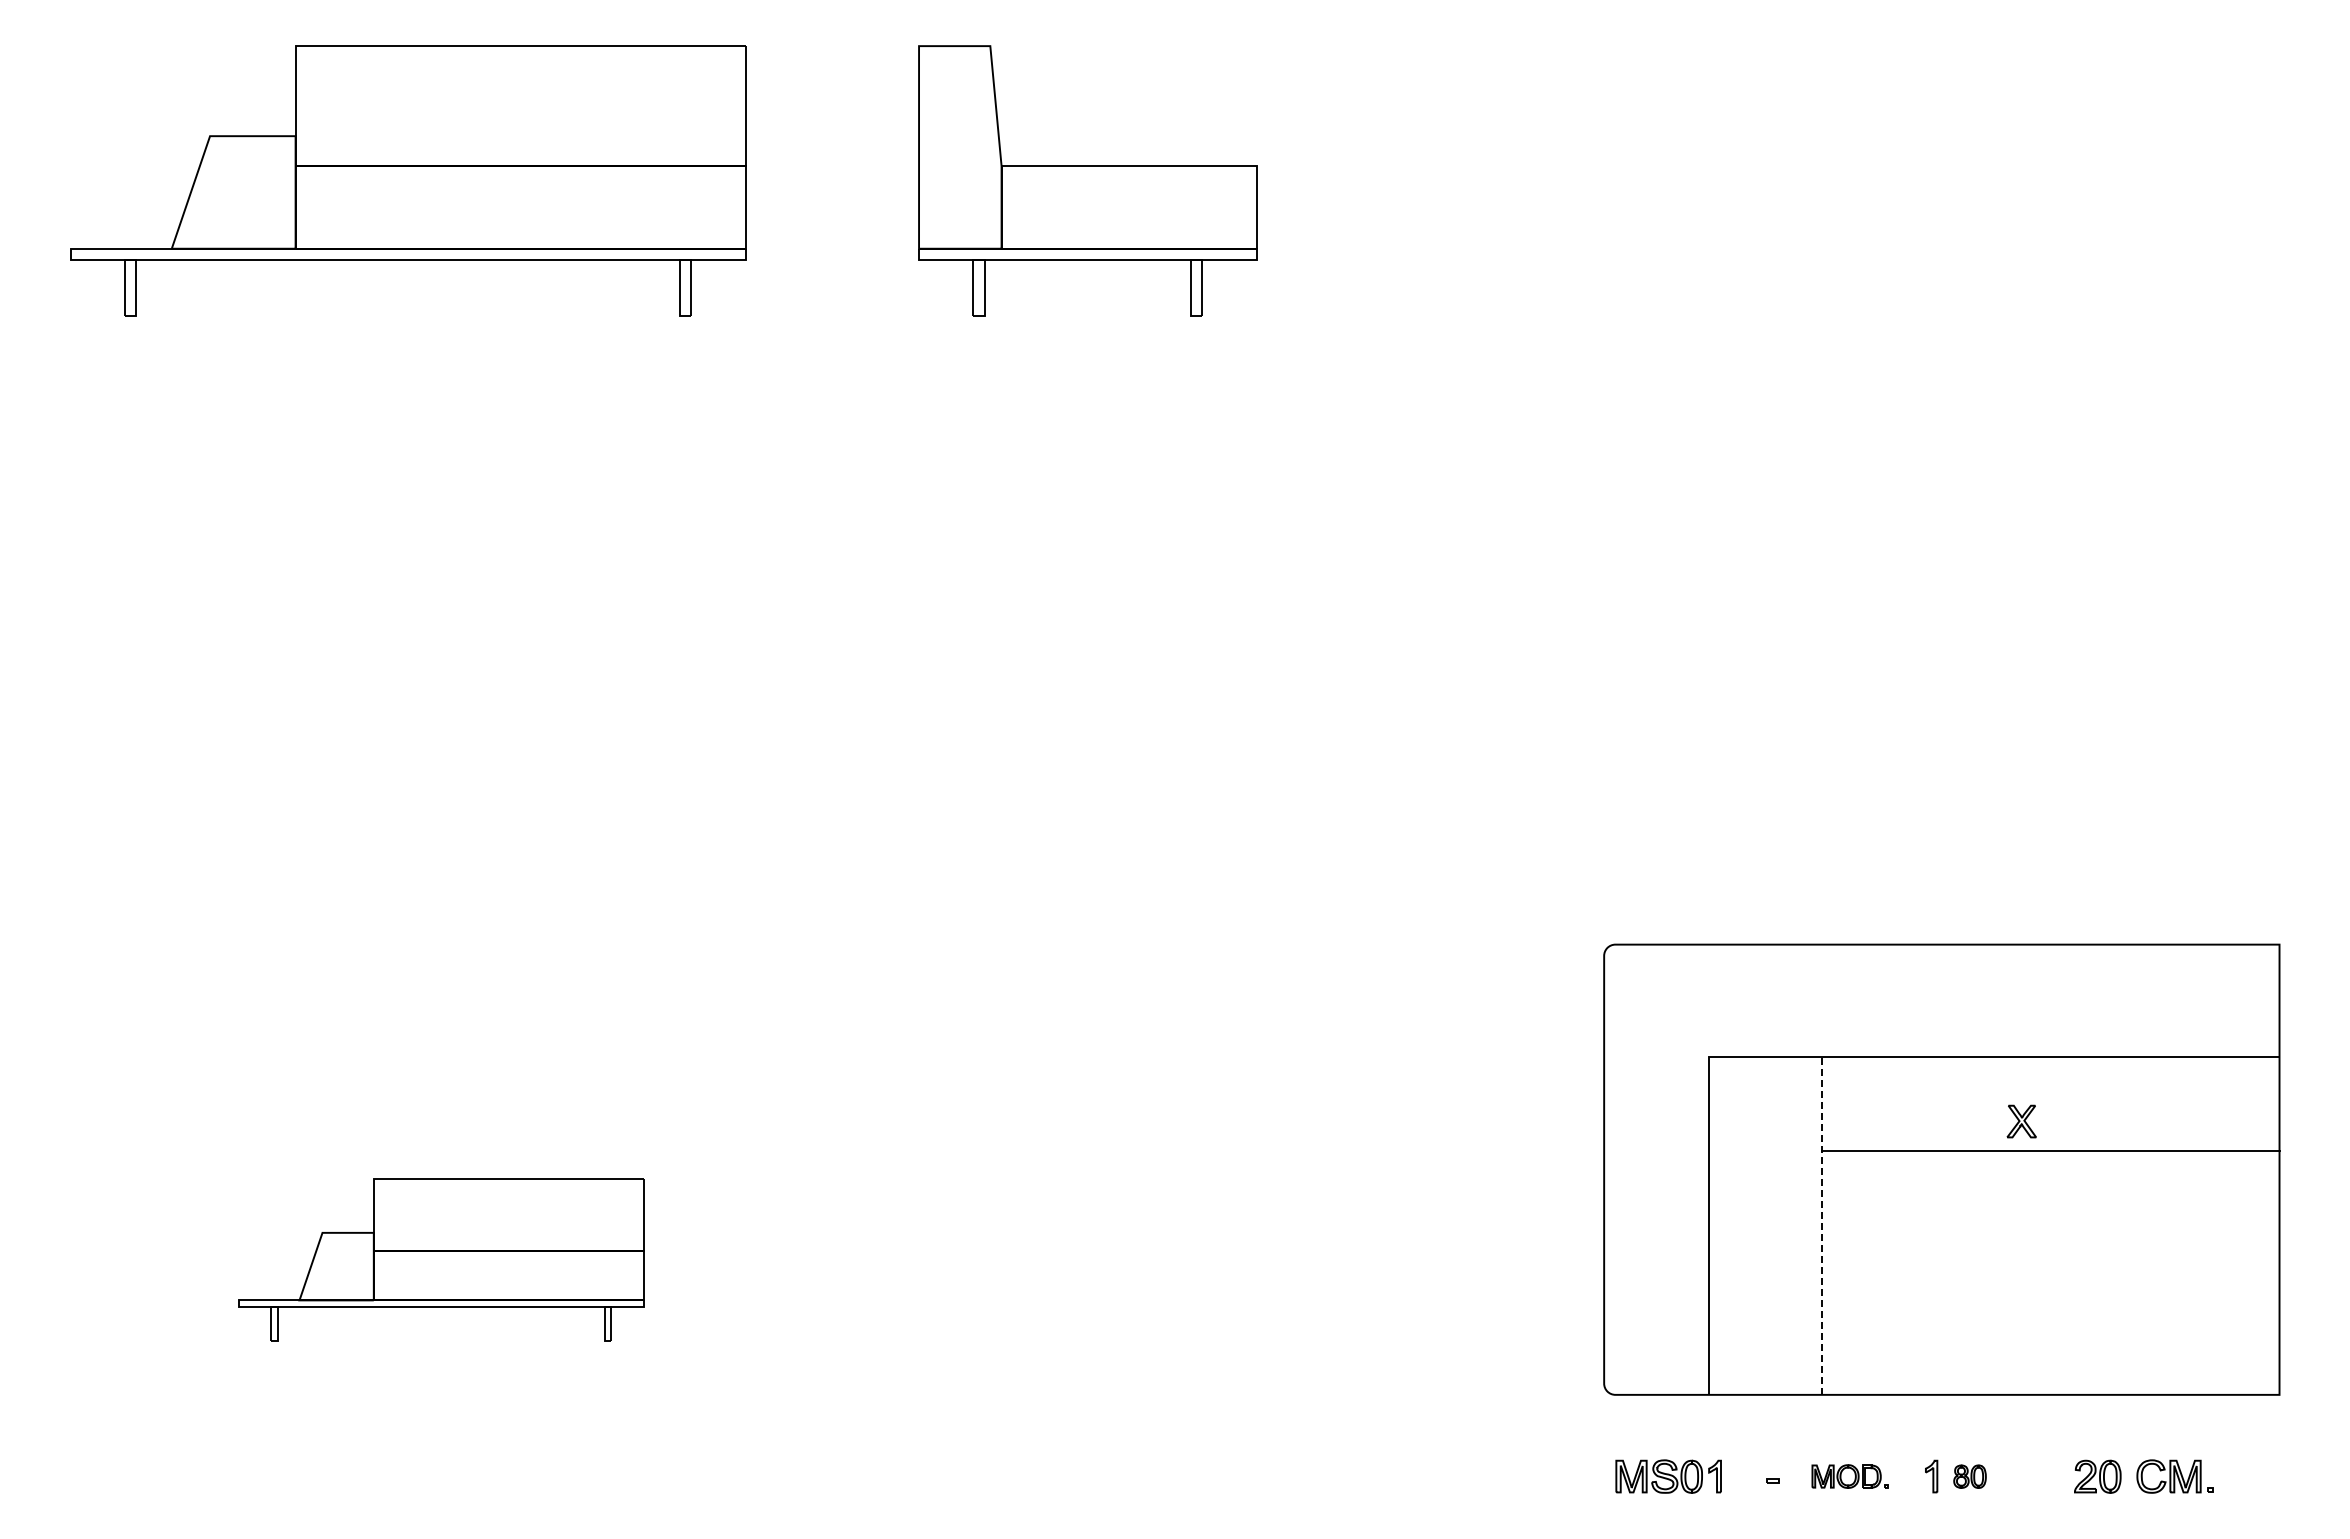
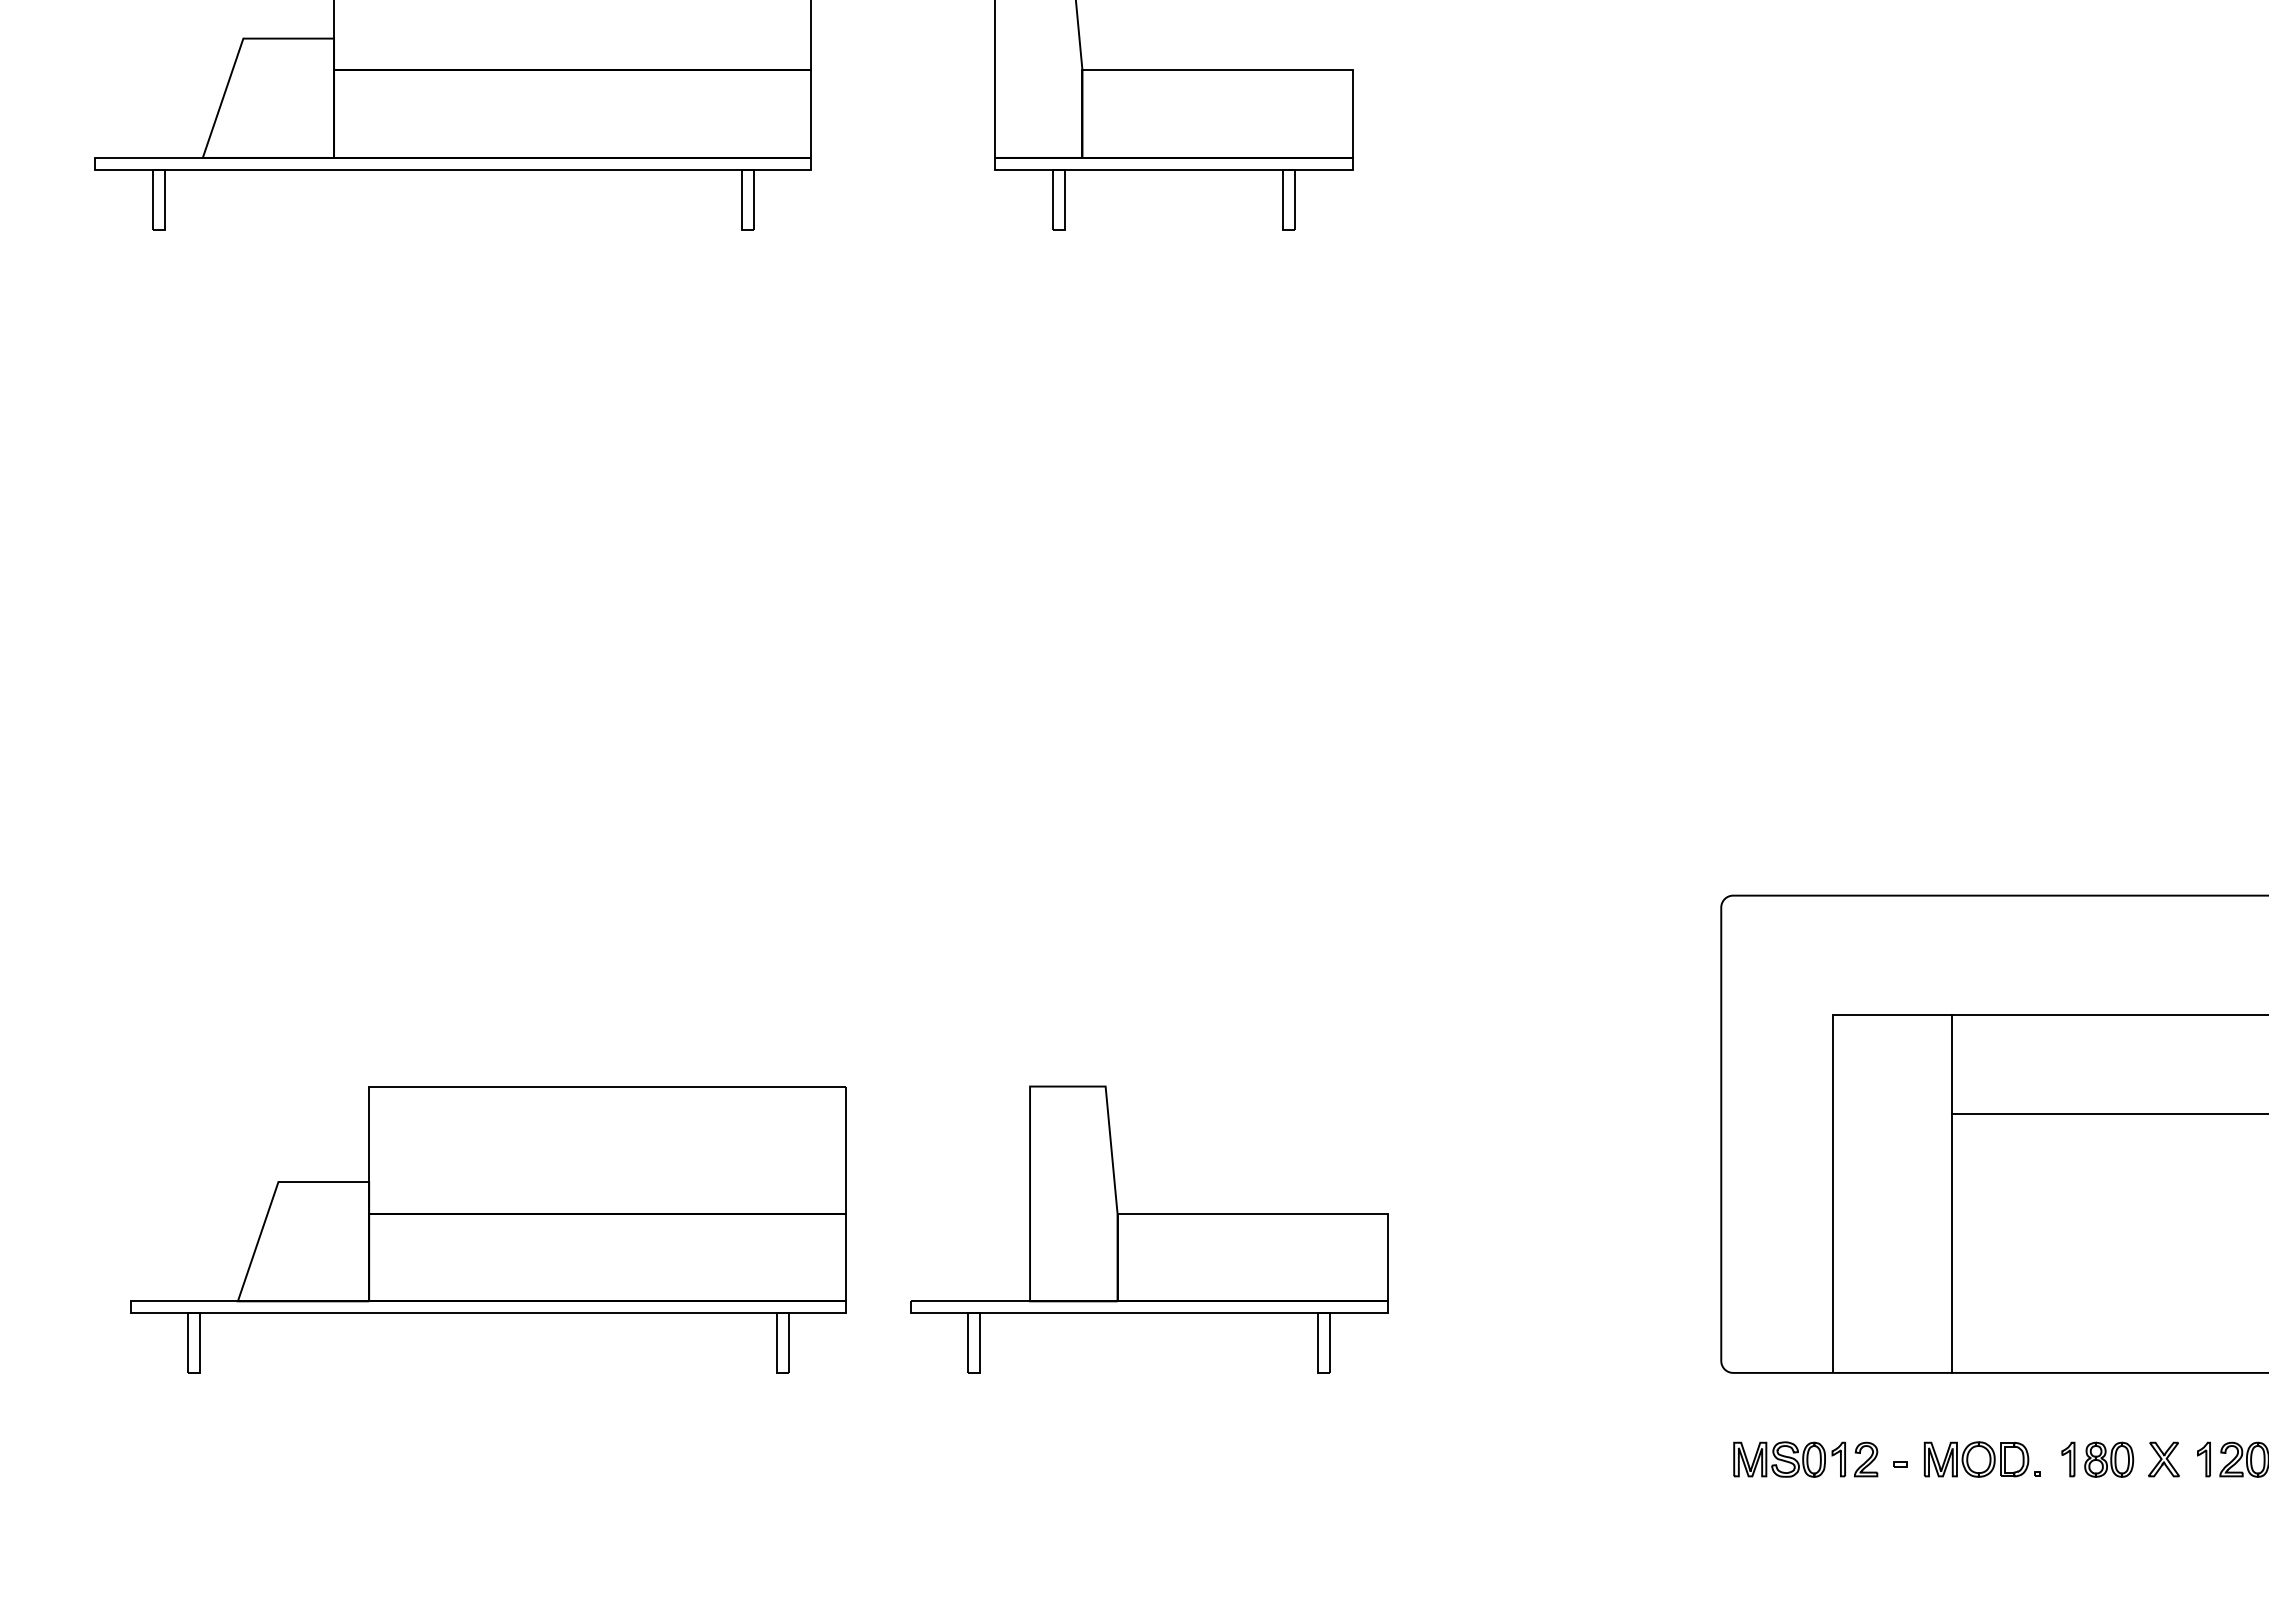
part: (2021, 1121) -> (2163, 1459), moved
line: (1821, 1226) -> (1951, 1194), dashed -> solid
part: (441, 1259) -> (488, 1229), size x1.67
part: (1064, 1259) -> (1149, 1229), added
part: (1740, 1476) -> (1865, 1459), added
part: (1850, 1476) -> (1982, 1459), size x1.43
part: (1969, 1476) -> (2108, 1459), size x1.43
part: (2059, 1476) -> (2203, 1459), added

